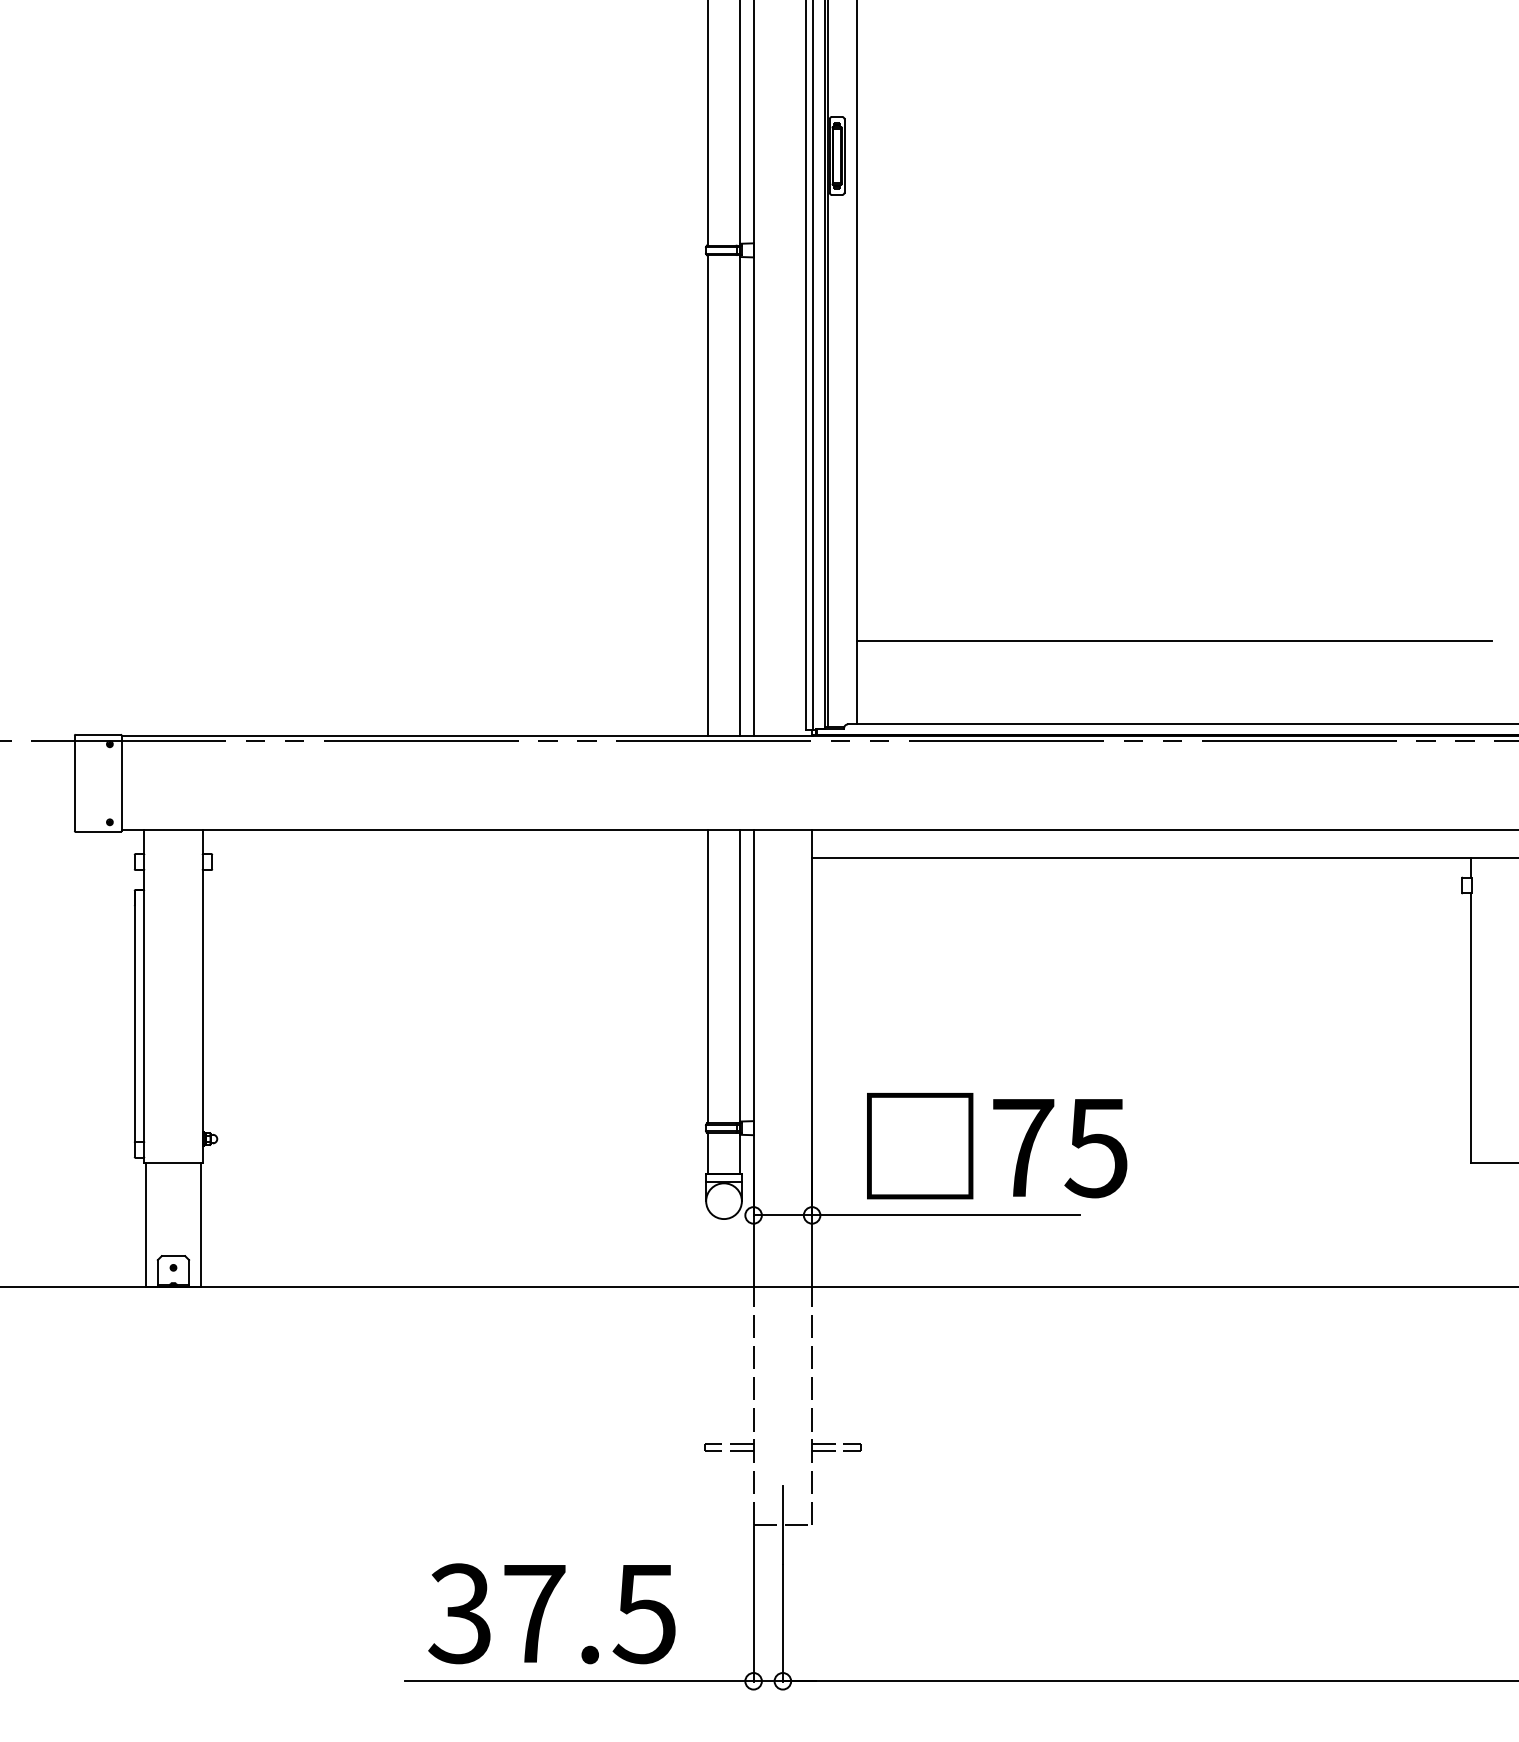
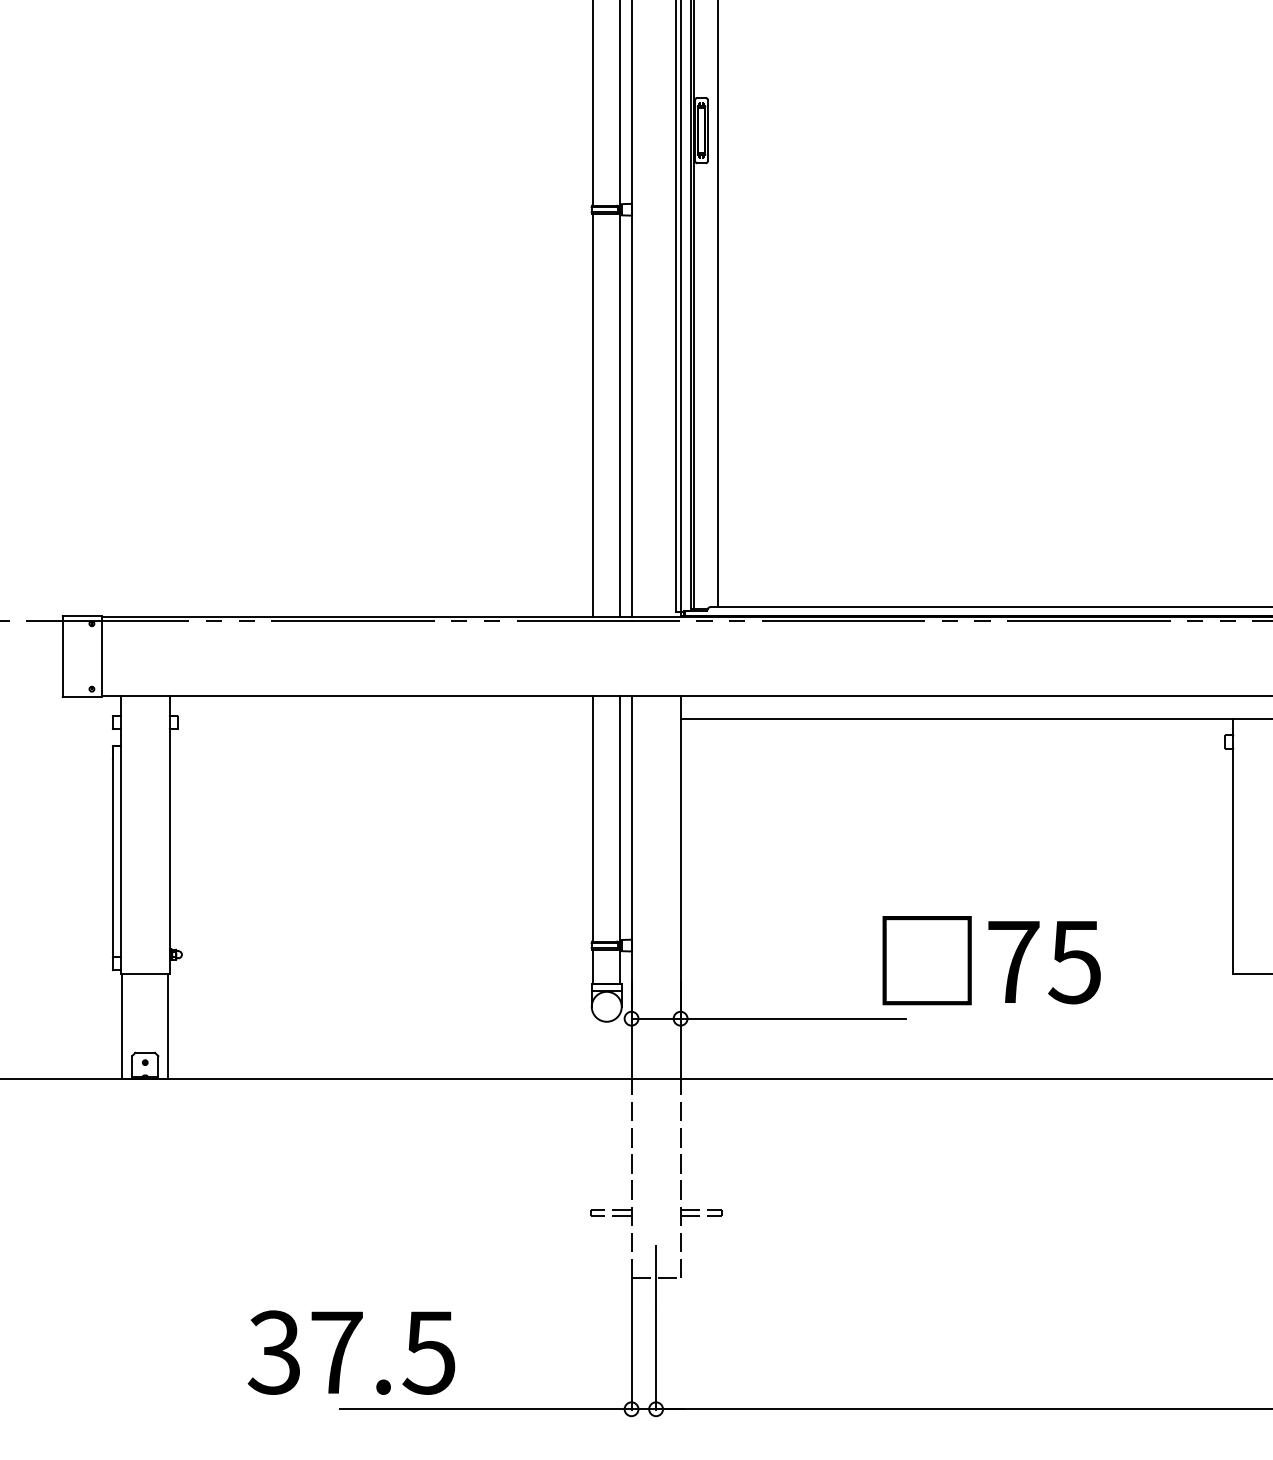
line: (1174, 641) -> (984, 537), removed
text: (996, 1145) -> (991, 960), moved
text: (551, 1613) -> (351, 1352), moved

